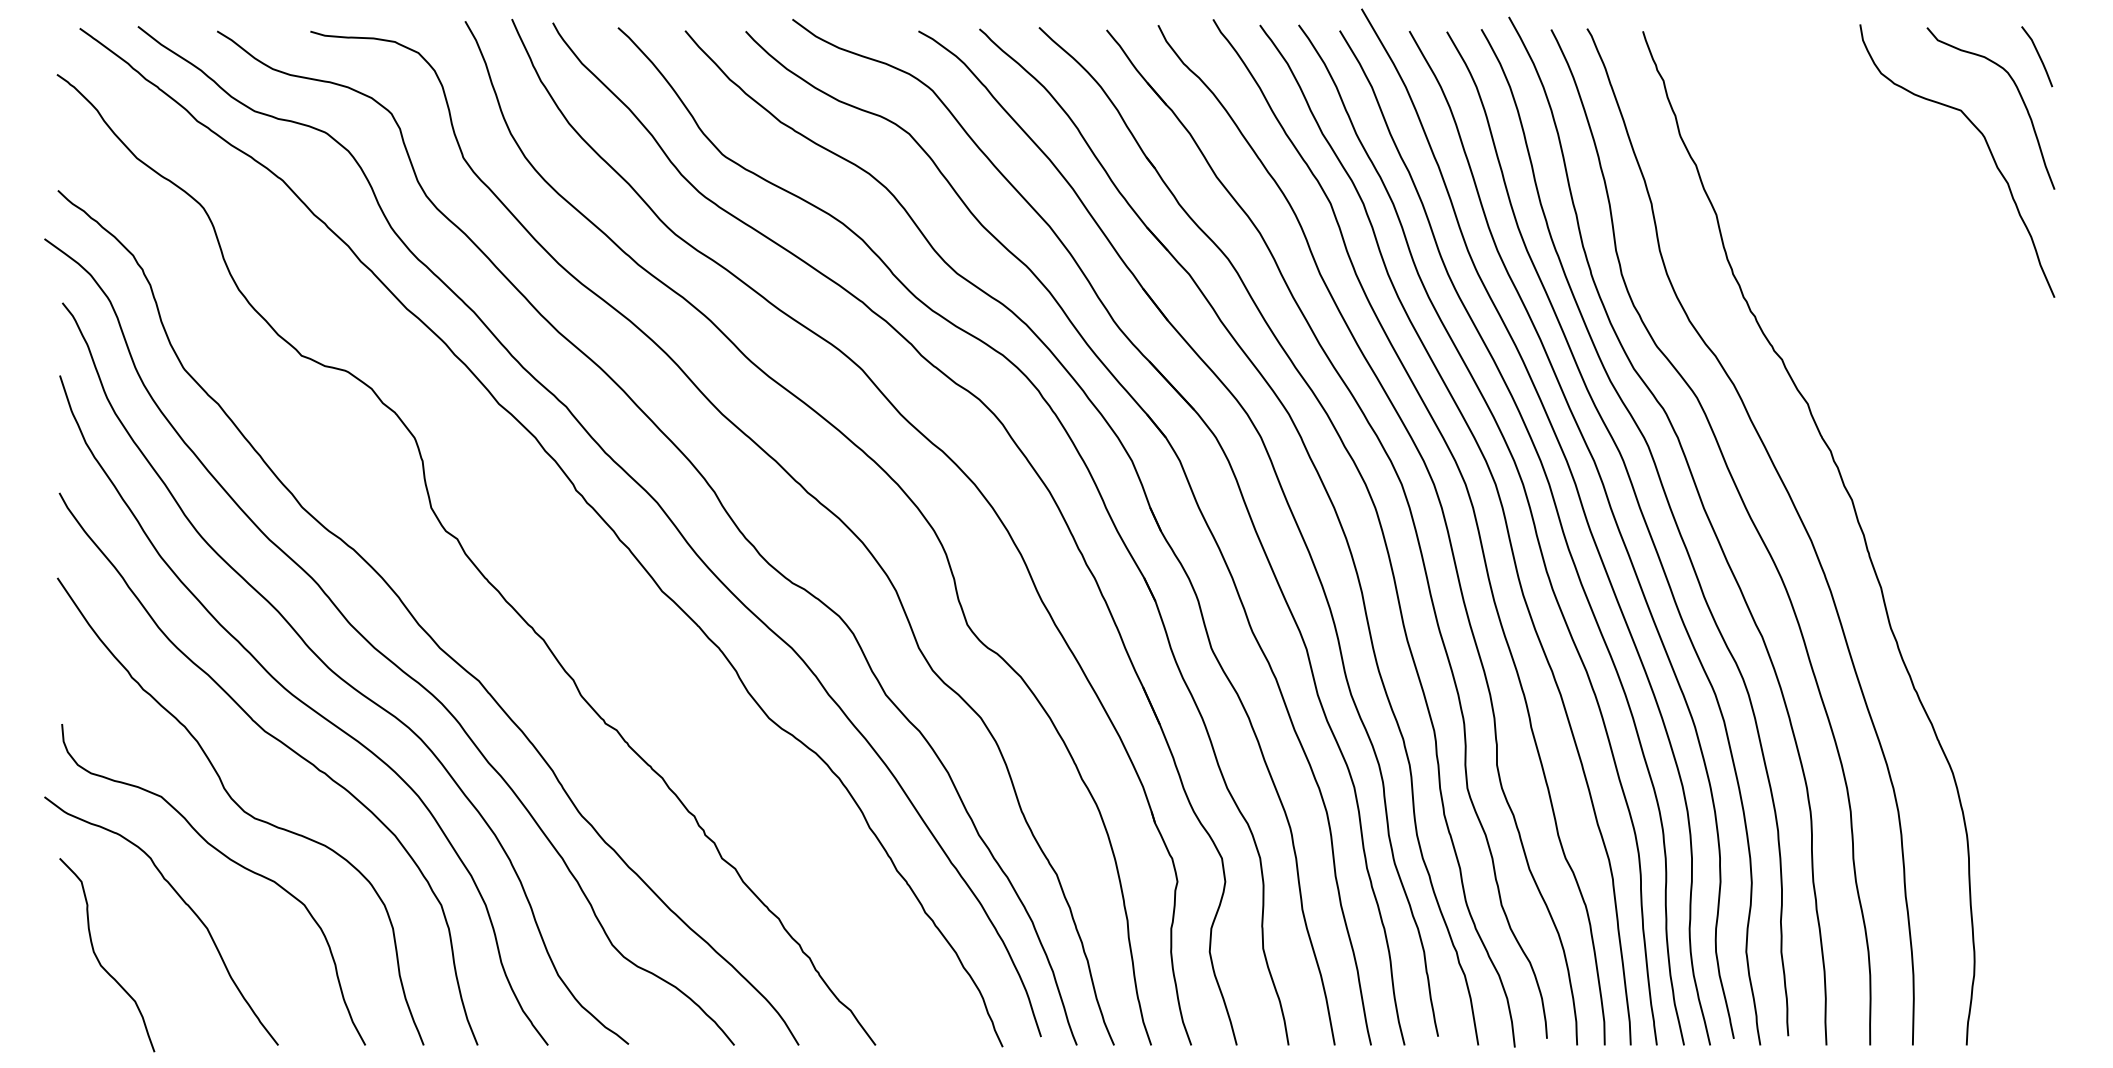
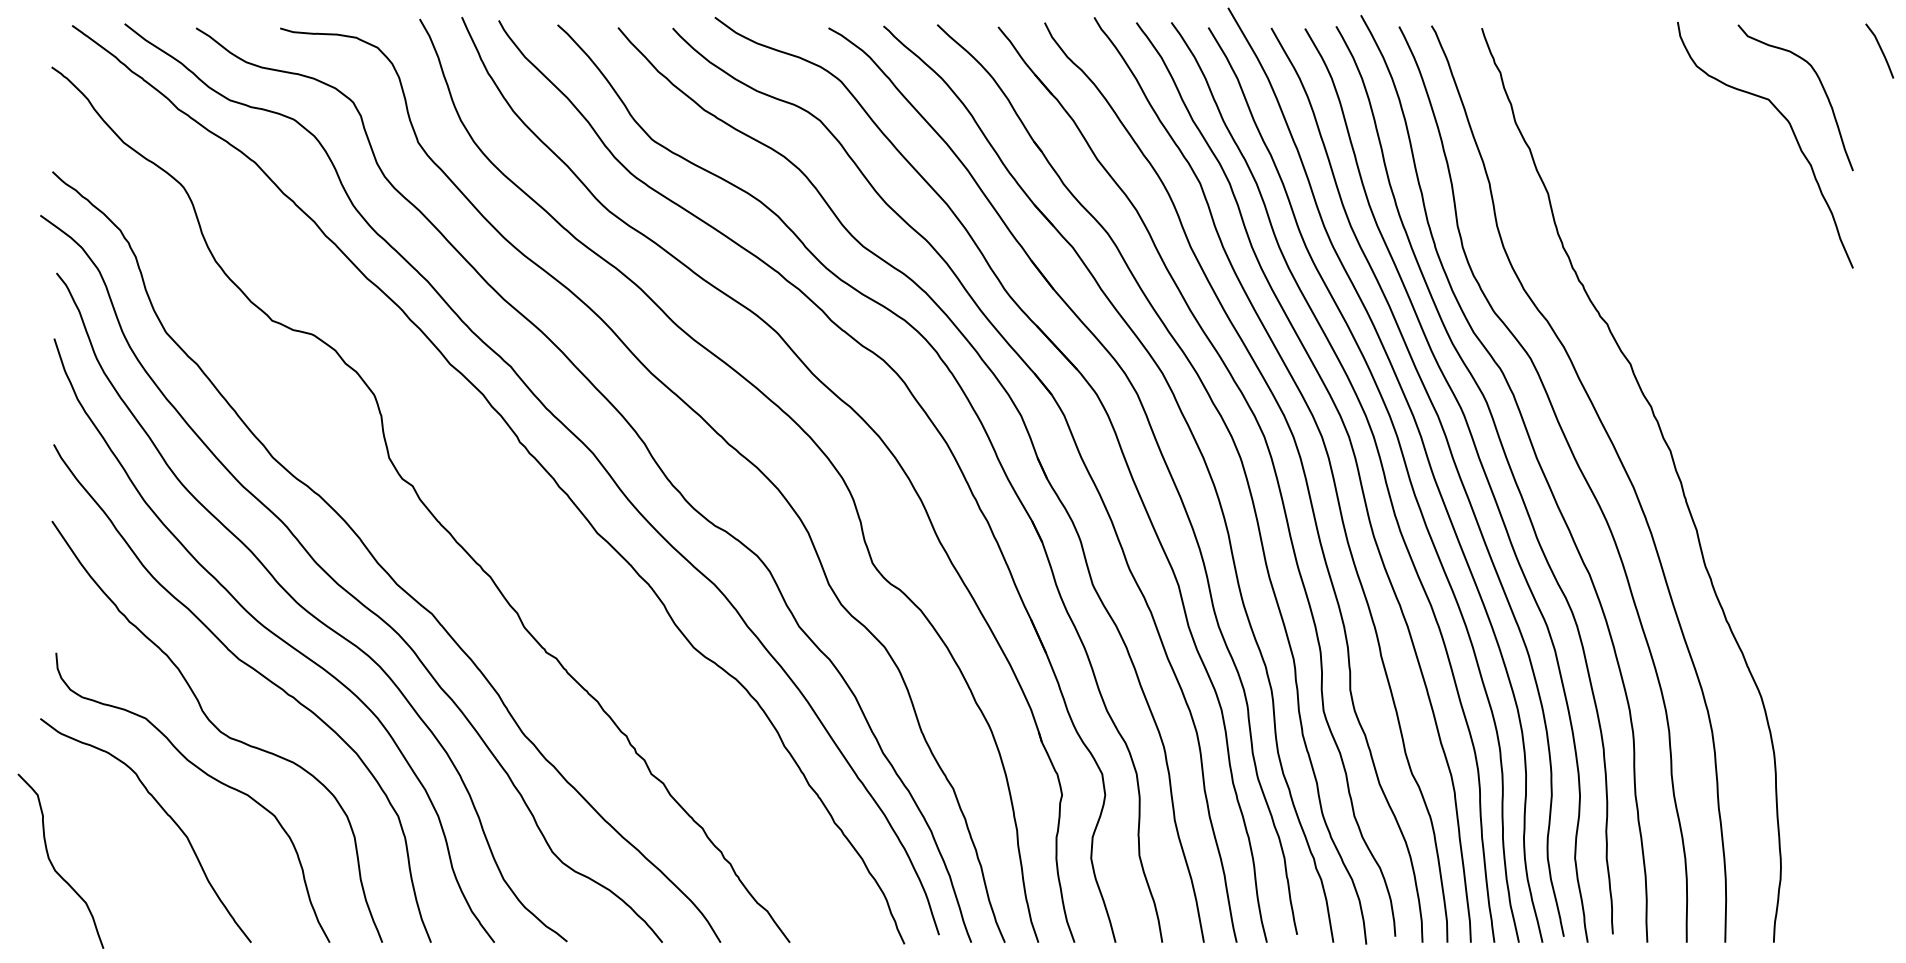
line: (2038, 56) -> (1880, 50), moved
curve: (99, 960) -> (53, 866), moved

